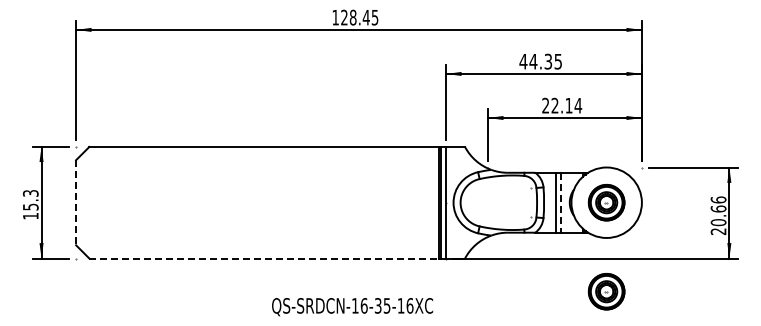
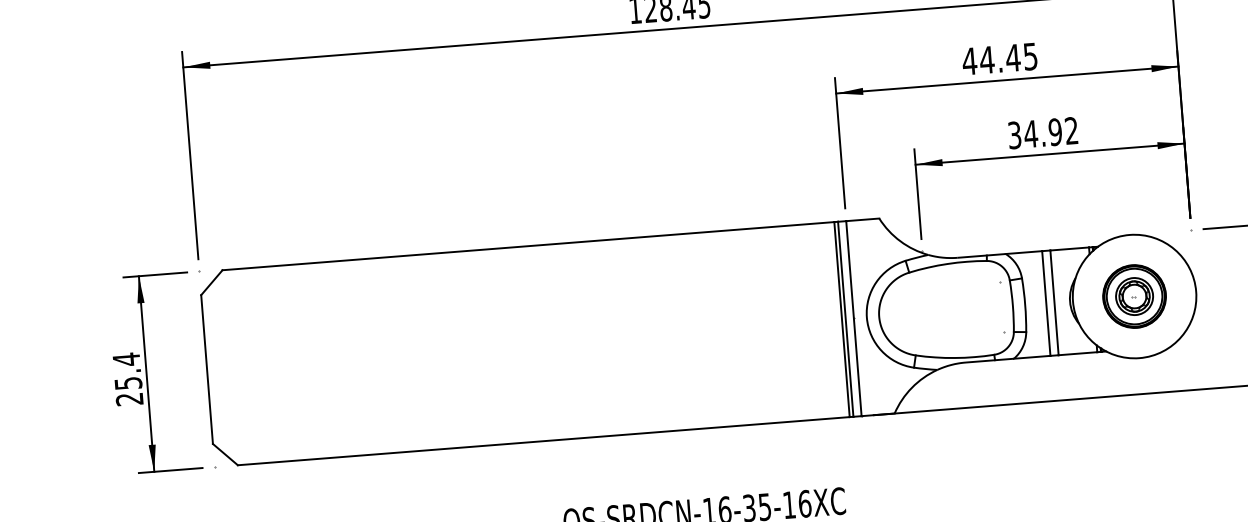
text: (548, 61) -> (1013, 57), 44.35 -> 44.45
text: (562, 105) -> (1043, 132), 22.14 -> 34.92
line: (76, 202) -> (207, 369), dashed -> solid
line: (560, 202) -> (1053, 302), dashed -> solid
text: (30, 204) -> (127, 378), 15.3 -> 25.4
line: (264, 258) -> (544, 441), dashed -> solid
part: (606, 291) -> (1146, 451), removed

